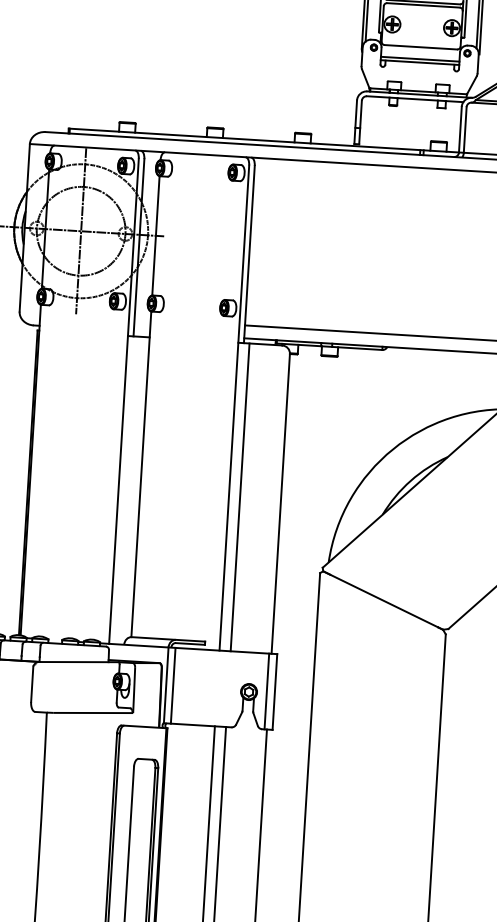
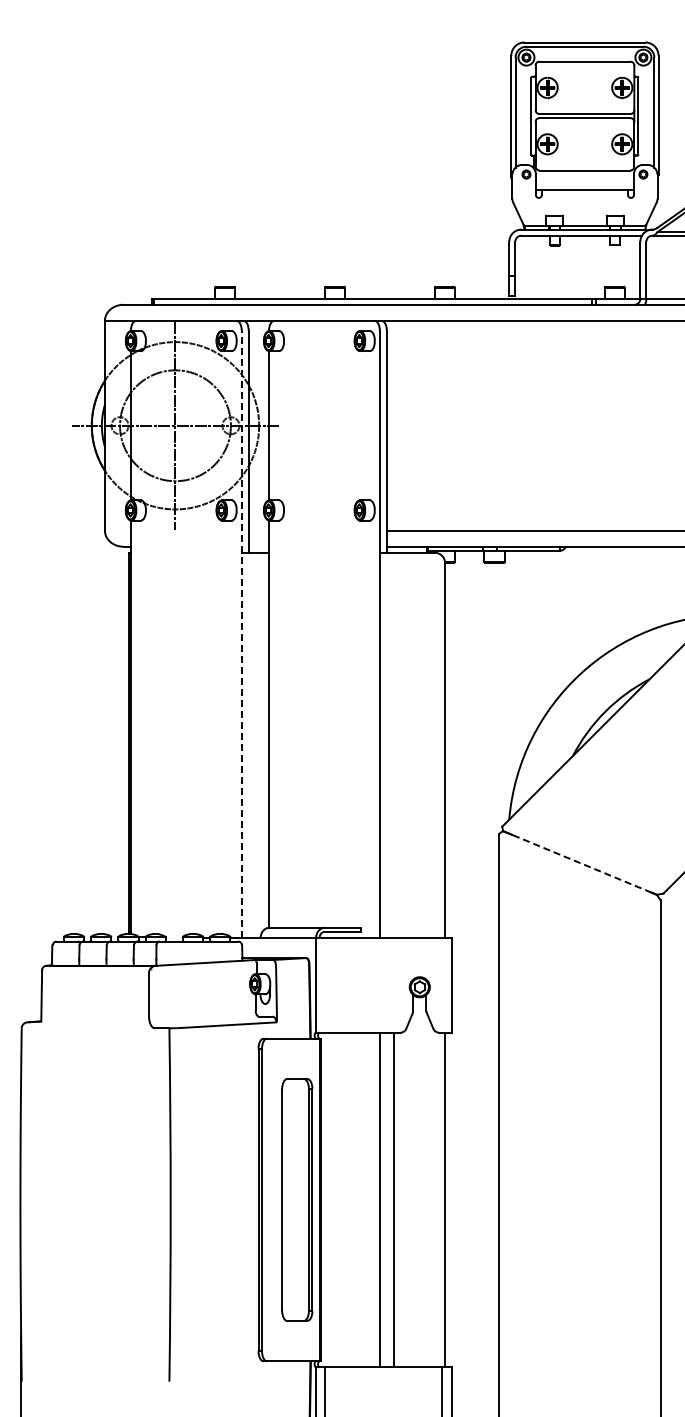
line: (419, 59) -> (584, 185), removed
line: (123, 400) -> (241, 633), solid -> dashed
line: (239, 496) -> (393, 744), removed
line: (385, 601) -> (582, 863), solid -> dashed
line: (172, 685) -> (324, 984), removed
line: (267, 690) -> (442, 984), removed

